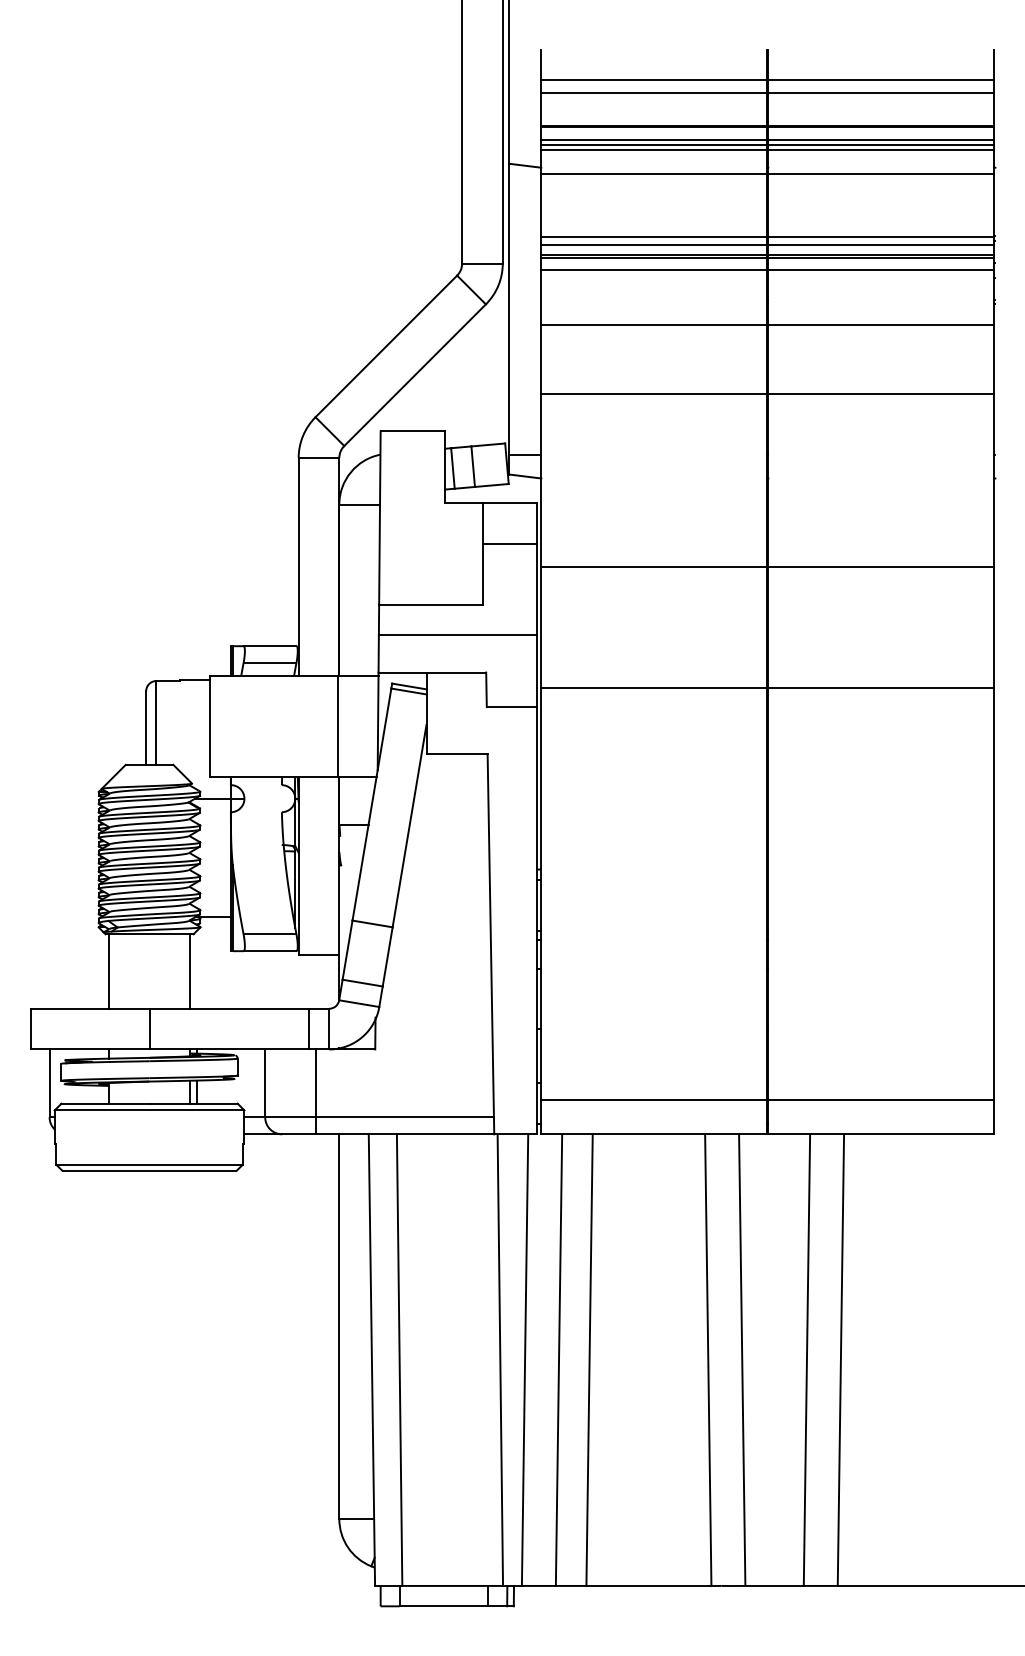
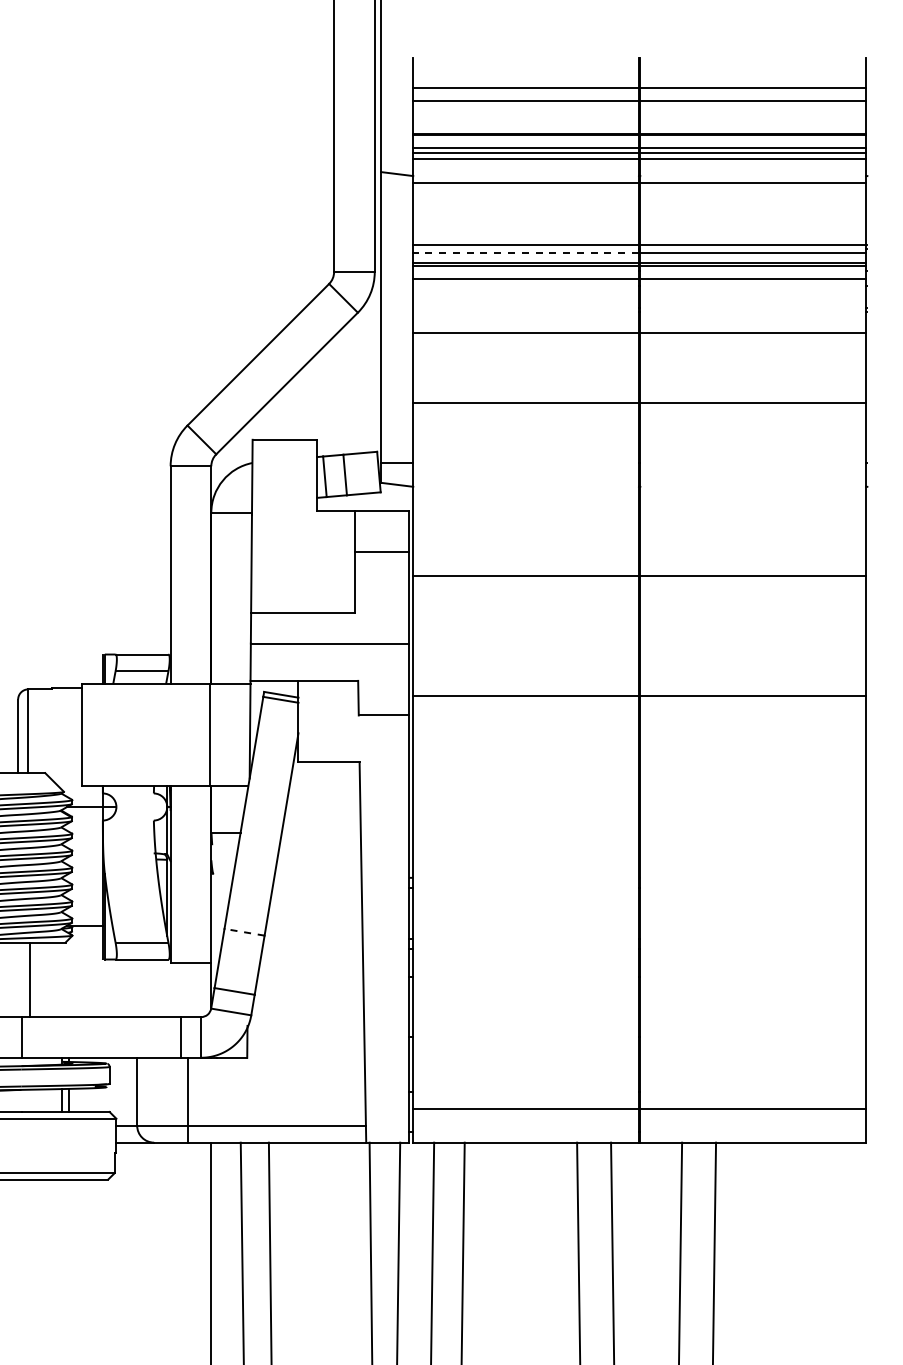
line: (654, 244) -> (526, 252), solid -> dashed
line: (372, 923) -> (244, 931), solid -> dashed
line: (190, 971) -> (30, 979), moved

